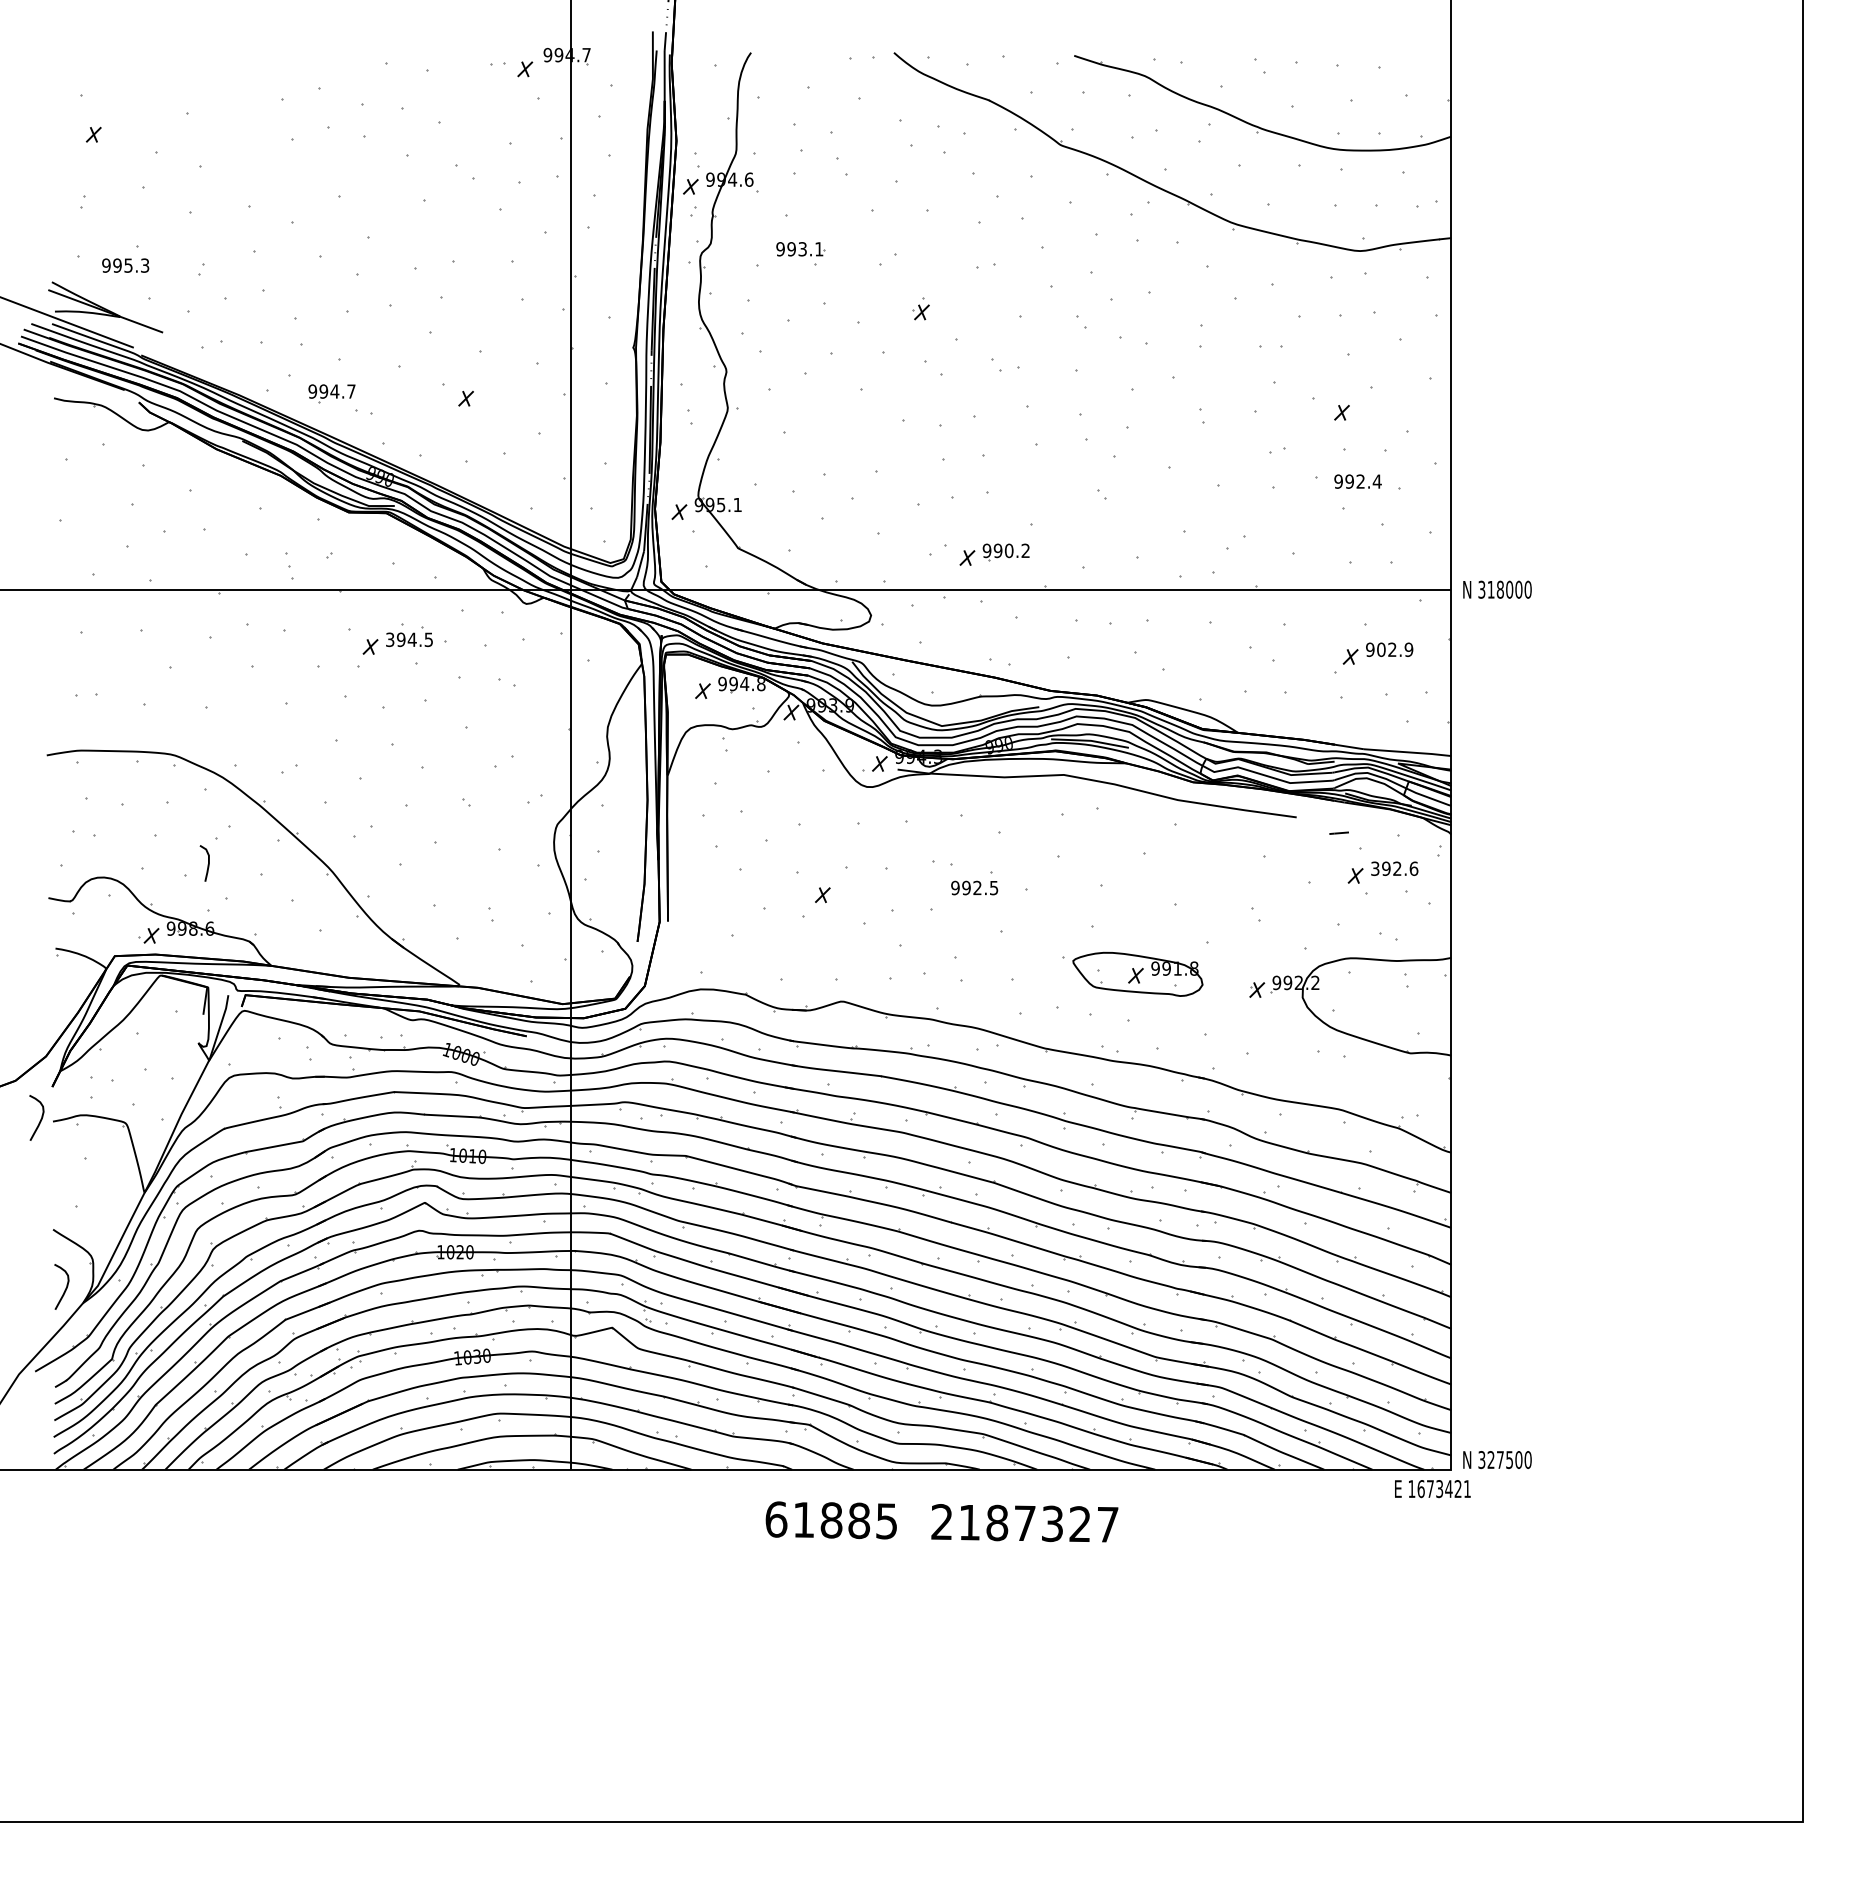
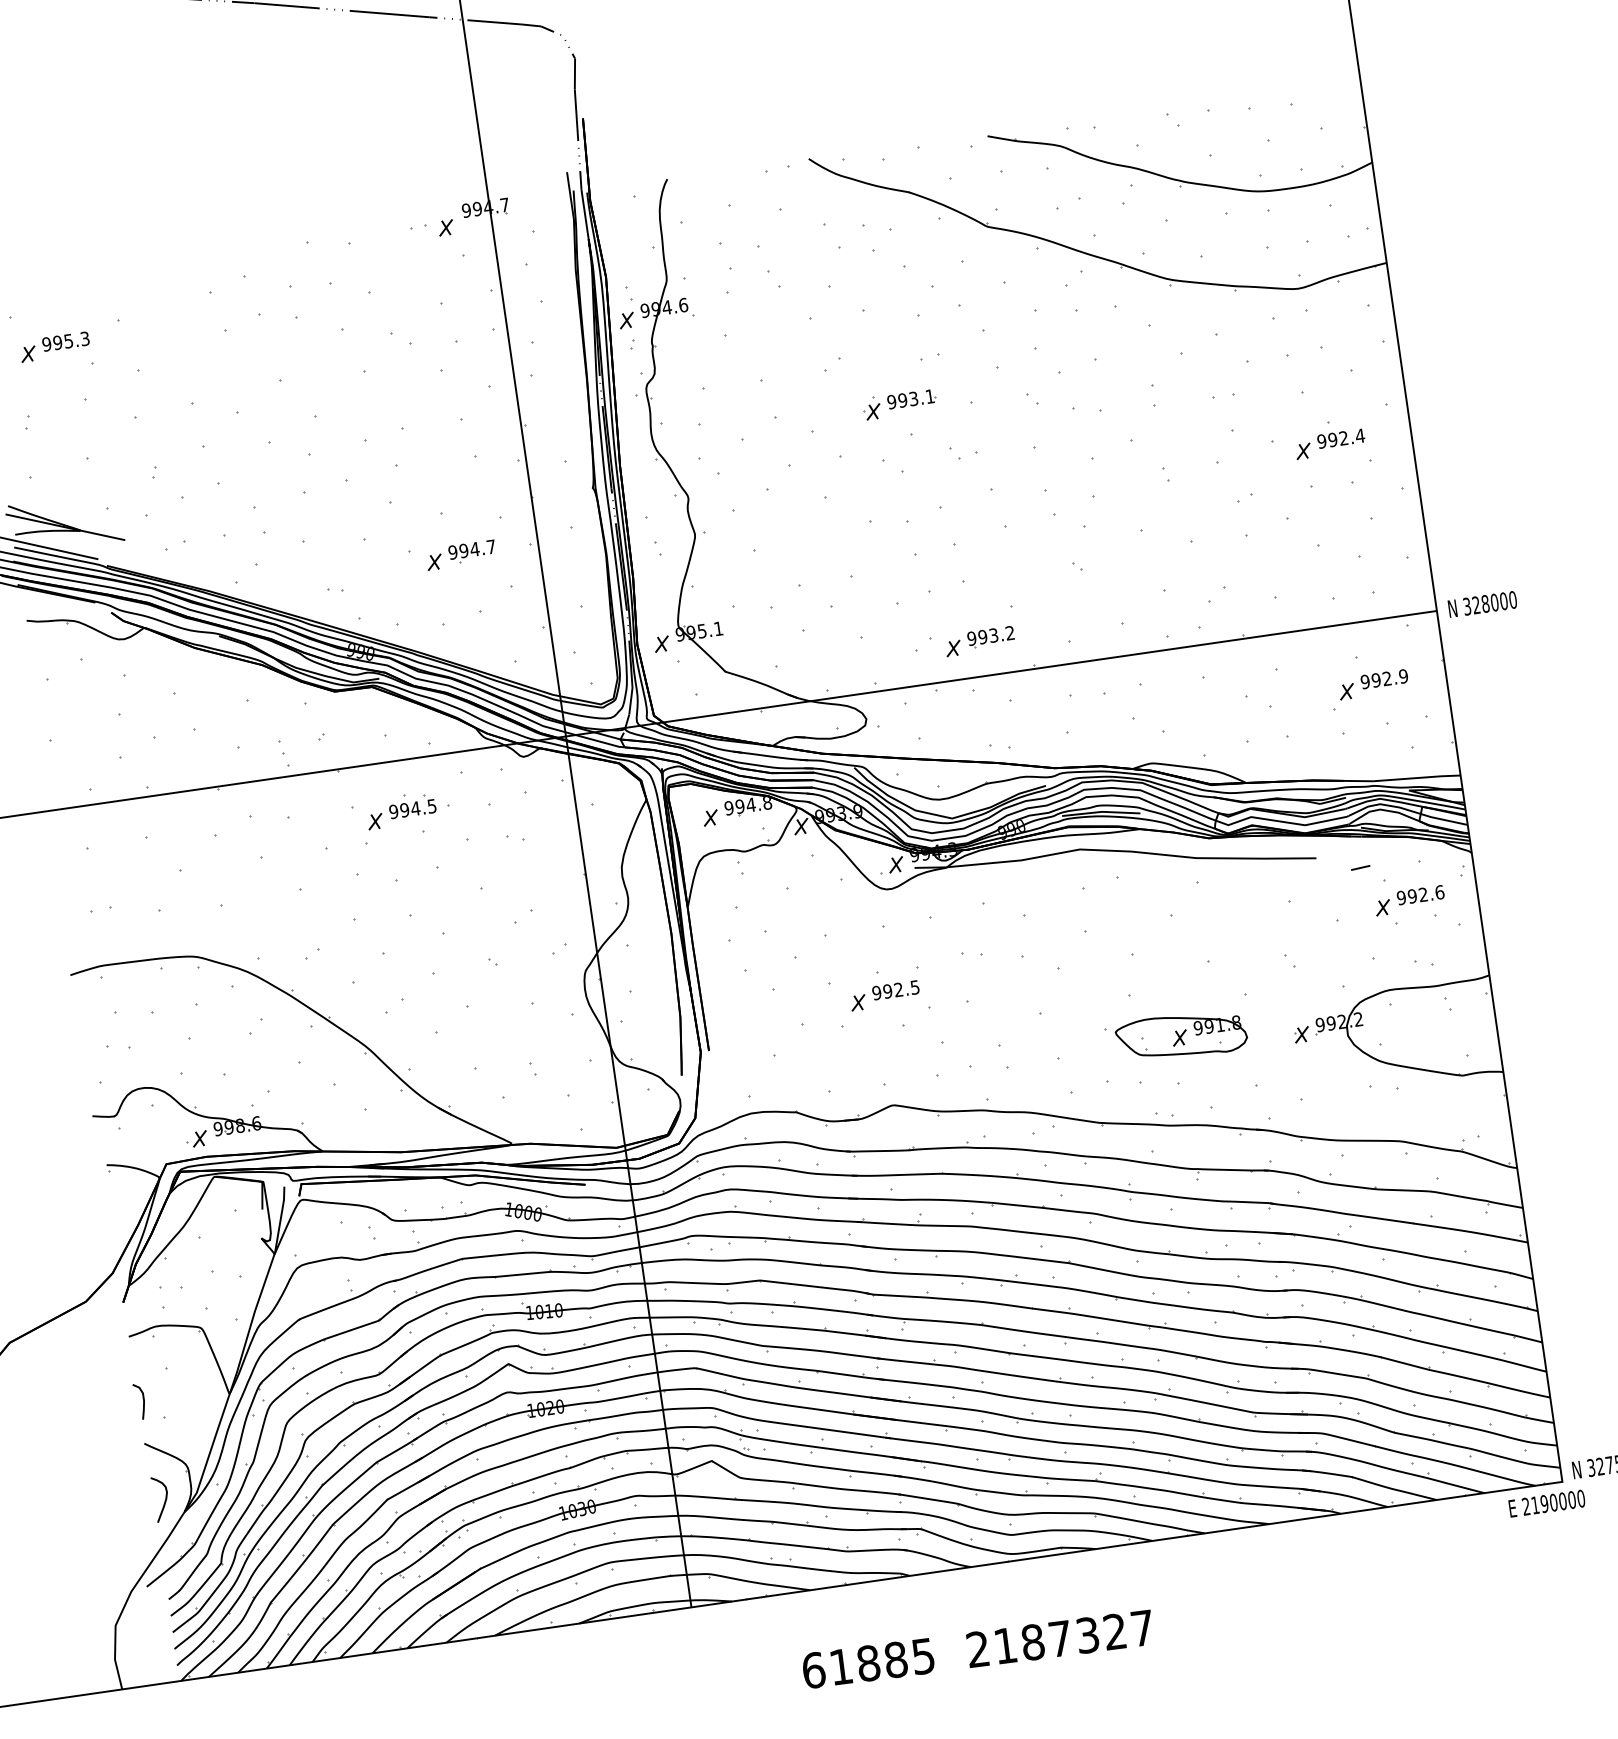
part: (800, 249) -> (911, 399), moved
part: (125, 265) -> (65, 341), moved
part: (331, 393) -> (471, 551), moved
text: (1357, 481) -> (1340, 438), moved
text: (1008, 550) -> (993, 635), 990.2 -> 993.2
text: (1490, 589) -> (1475, 605), 318000 -> 328000
text: (389, 639) -> (393, 811), 394.5 -> 994.5
text: (1381, 649) -> (1376, 680), 902.9 -> 992.9
curve: (207, 864) -> (142, 1402), moved
text: (1375, 868) -> (1401, 897), 392.6 -> 992.6
text: (974, 887) -> (895, 989), moved
curve: (40, 1118) -> (115, 1335), removed
text: (1439, 1489) -> (1553, 1503), 1673421 -> 2190000
text: (941, 1521) -> (977, 1648), moved

